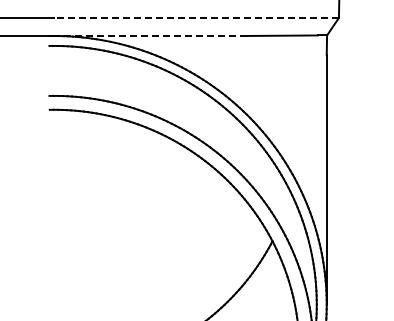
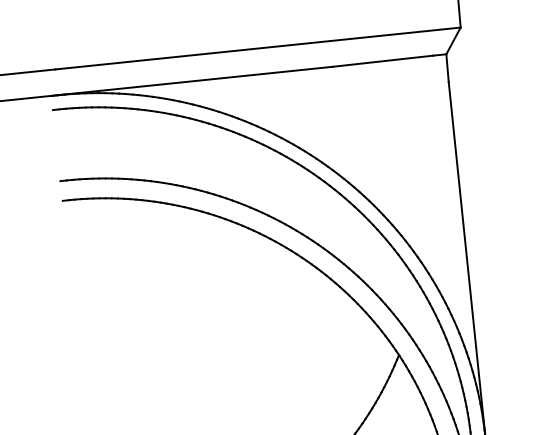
line: (195, 17) -> (256, 48), dashed -> solid
line: (150, 35) -> (195, 80), dashed -> solid

